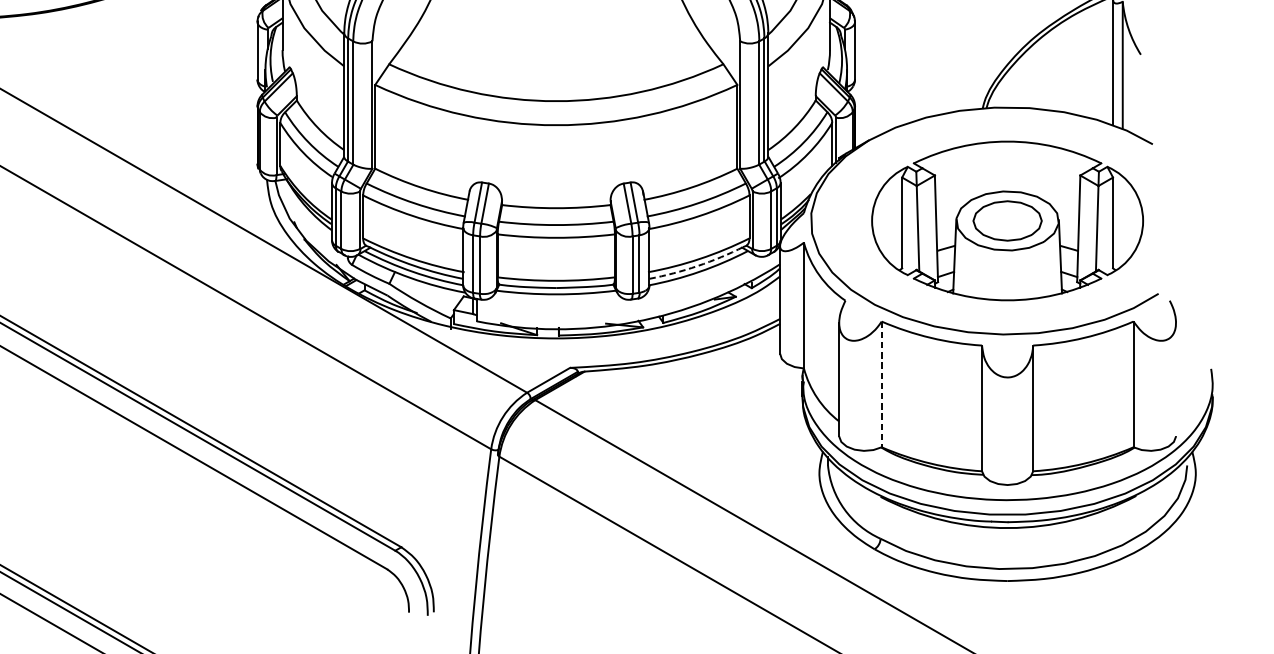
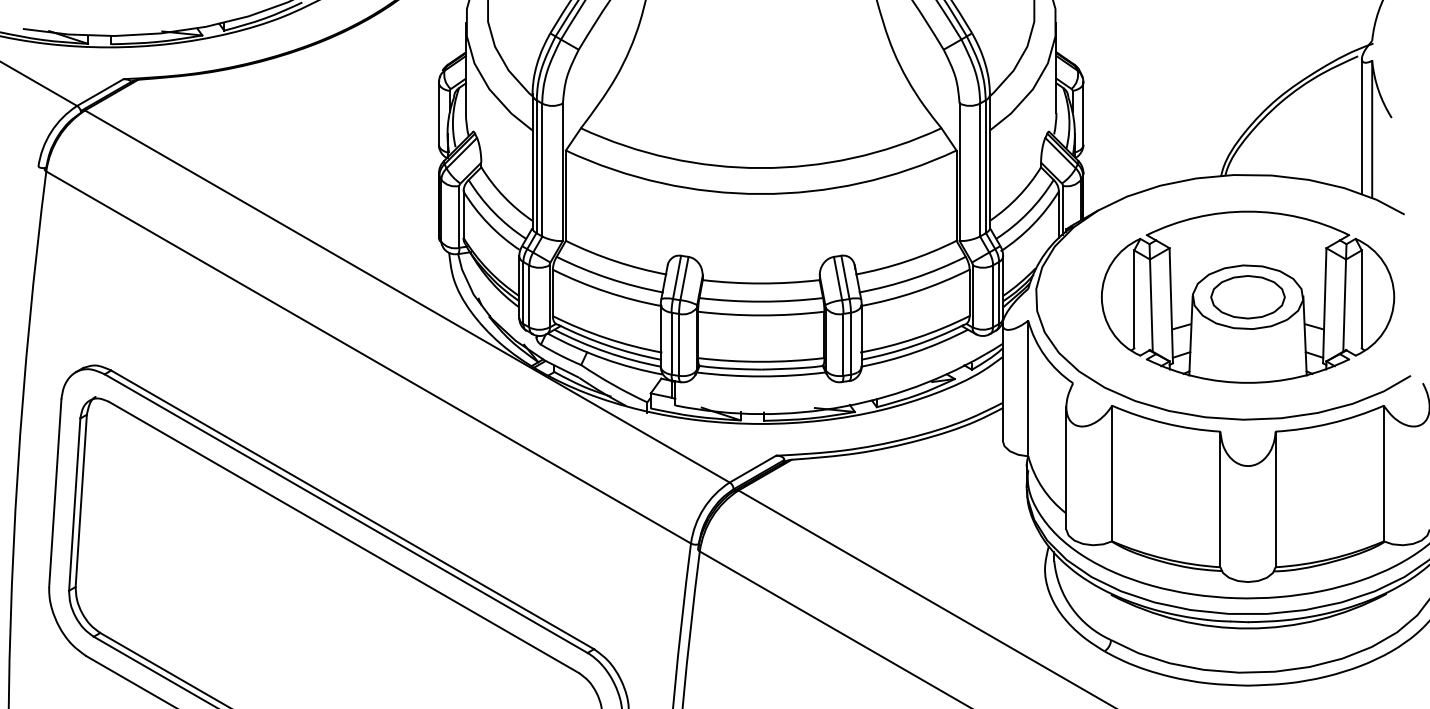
arc: (697, 265) -> (913, 345), dashed -> solid
line: (881, 384) -> (1112, 473), dashed -> solid

